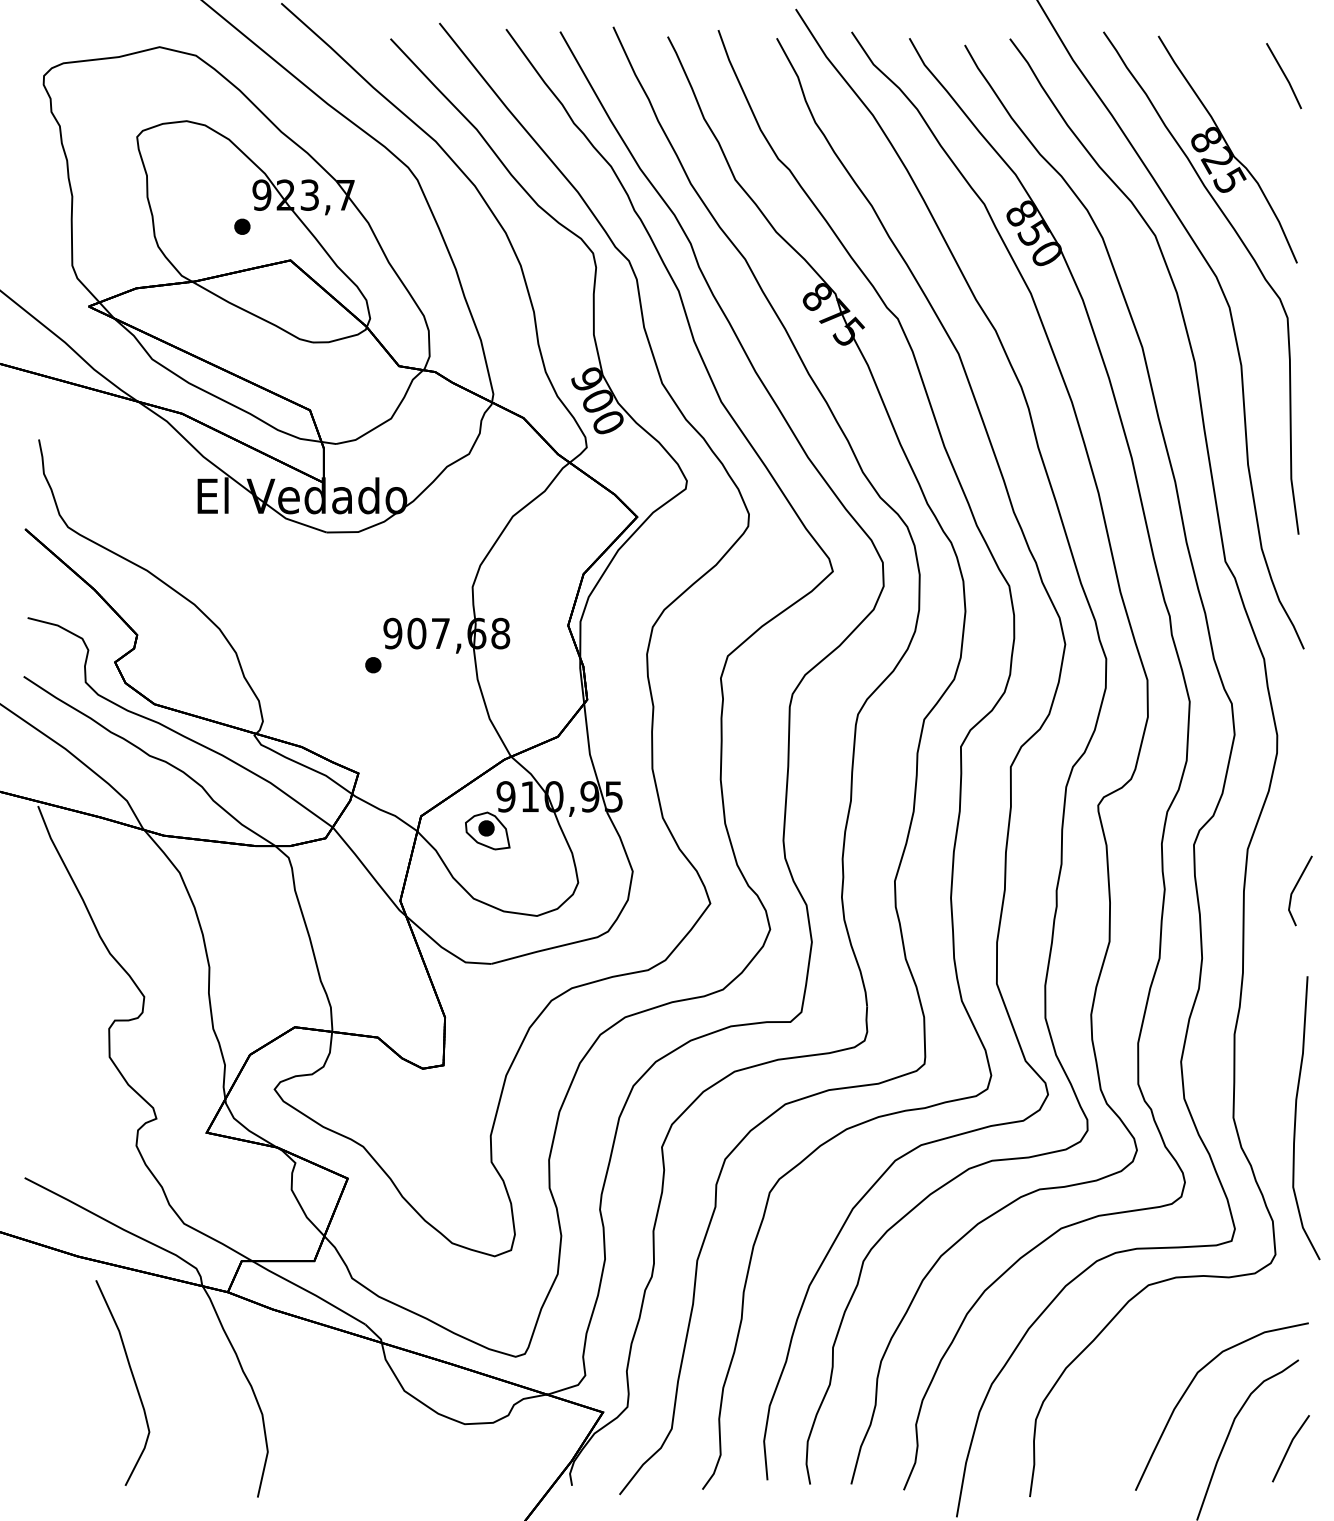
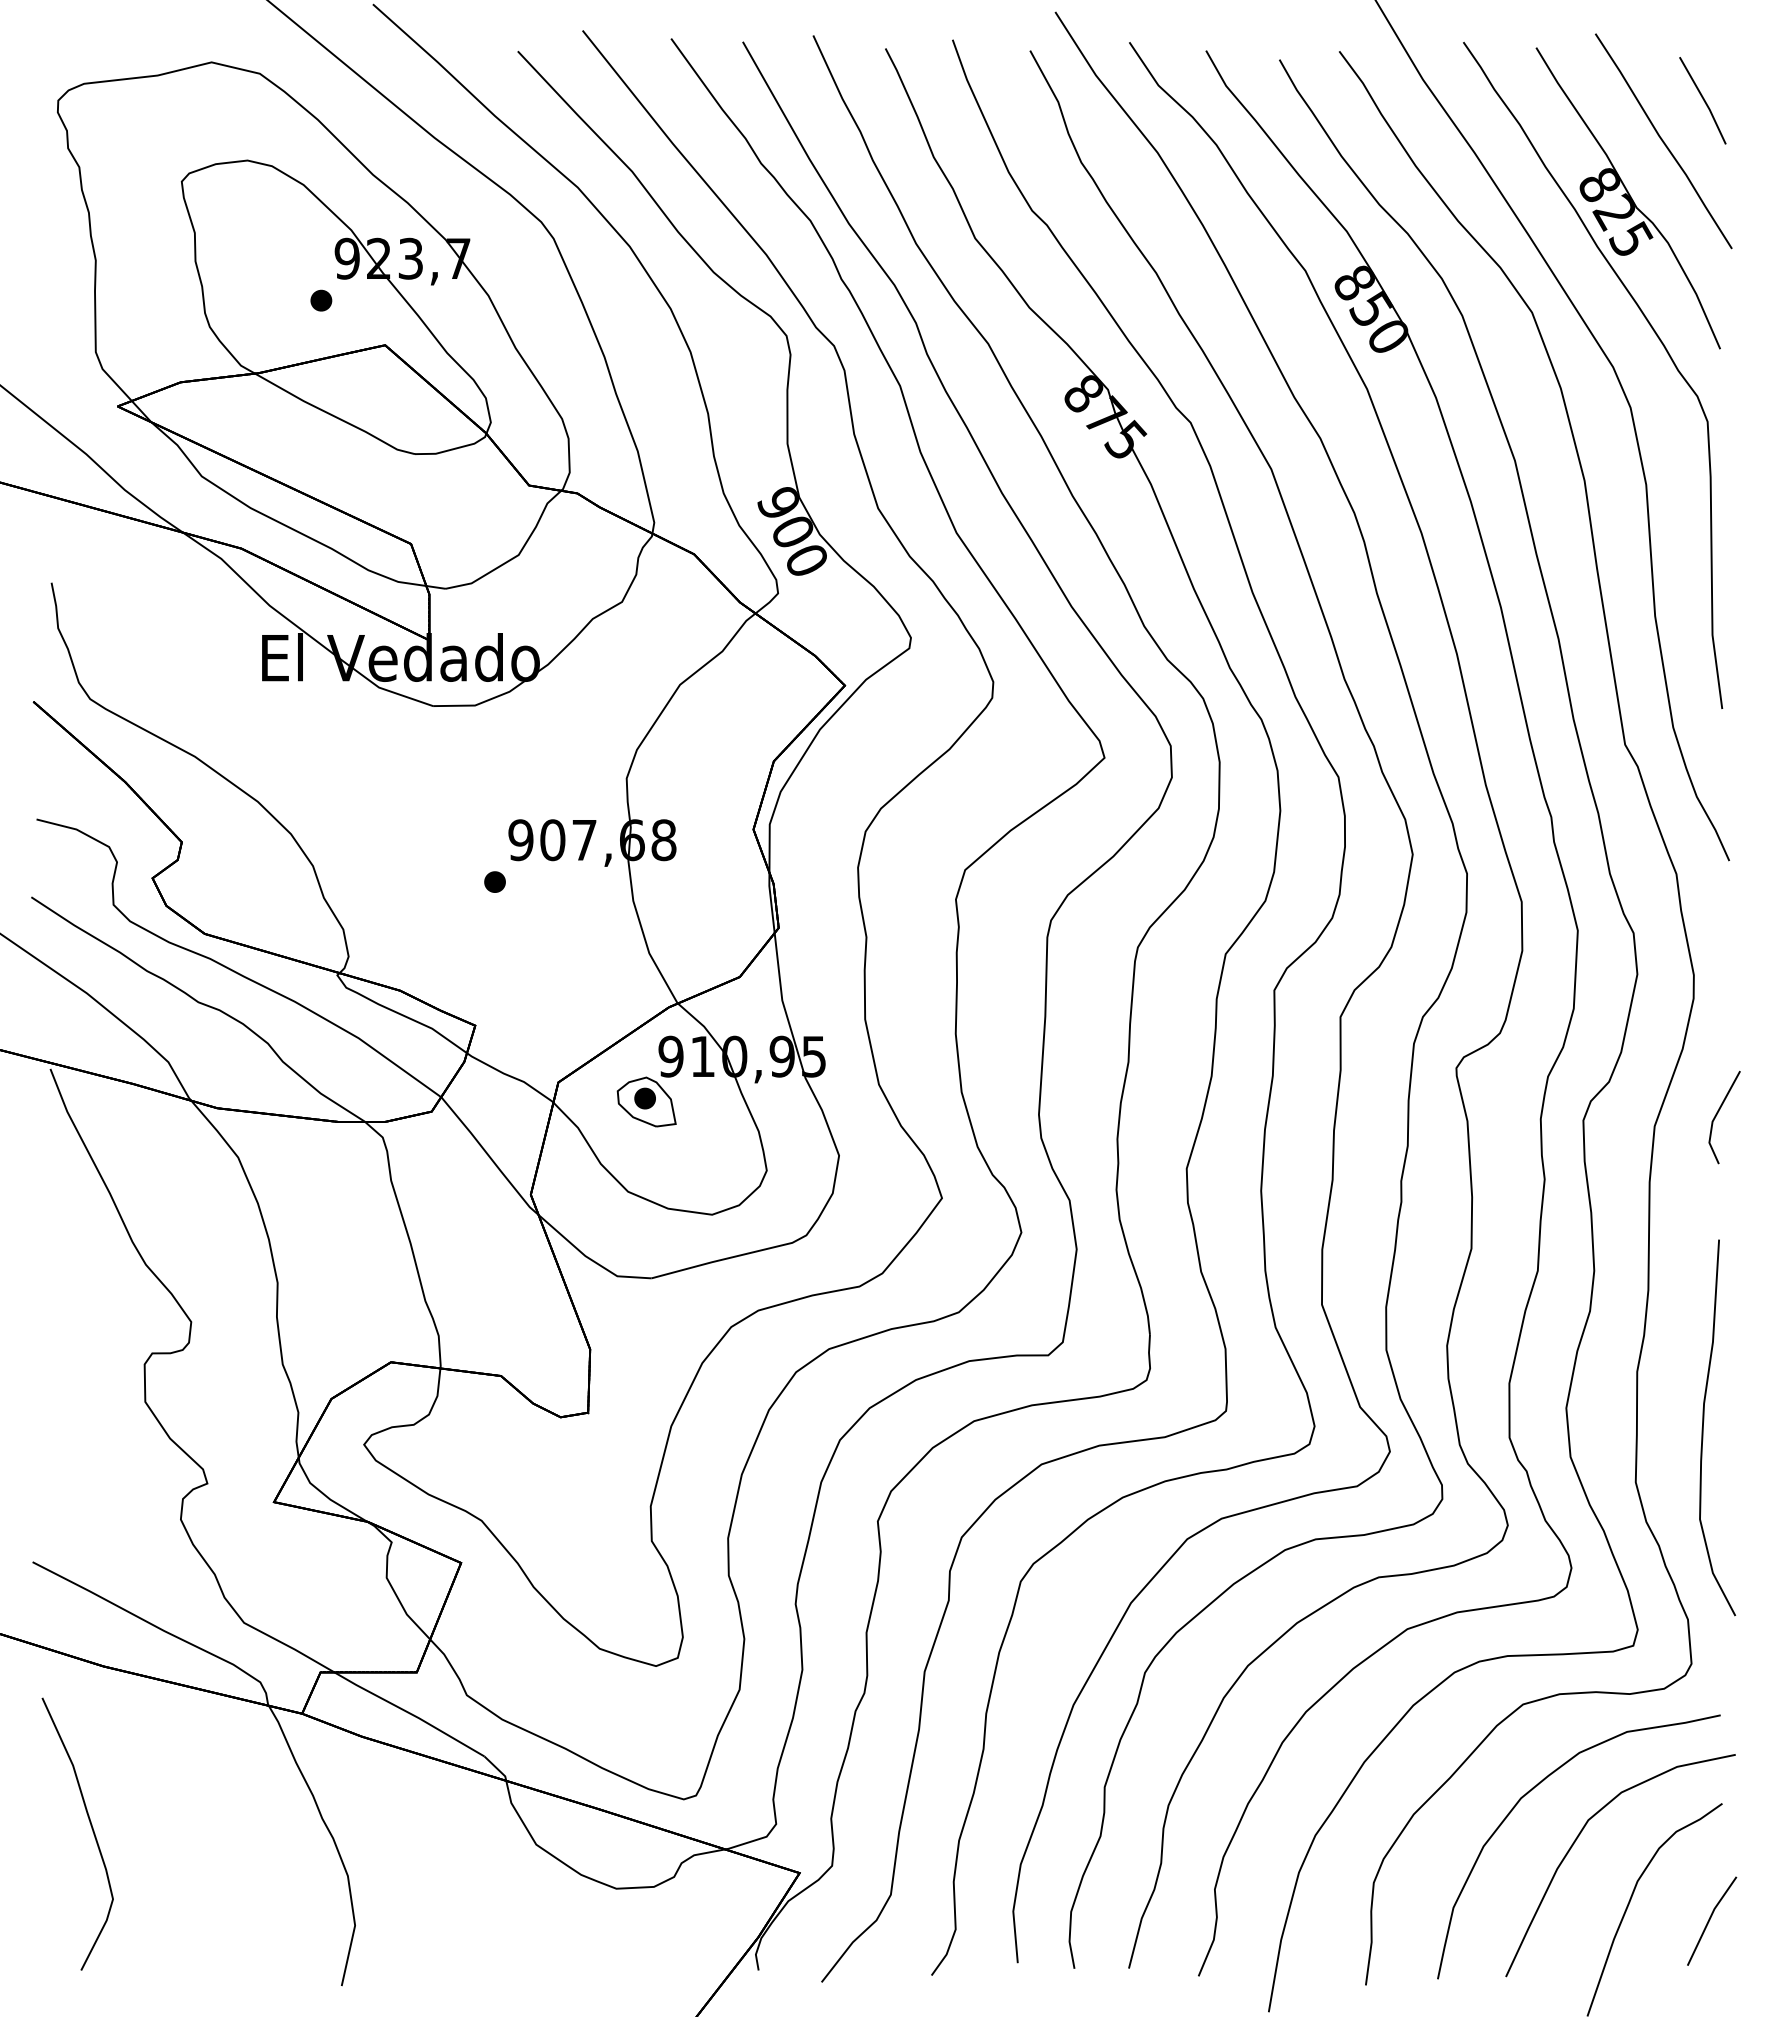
curve: (1254, 106) -> (1663, 141), added
line: (1295, 887) -> (1718, 1113), moved
curve: (1295, 1117) -> (1703, 1427), moved
curve: (1155, 1350) -> (1532, 1790), added
curve: (133, 1378) -> (91, 1828), moved

